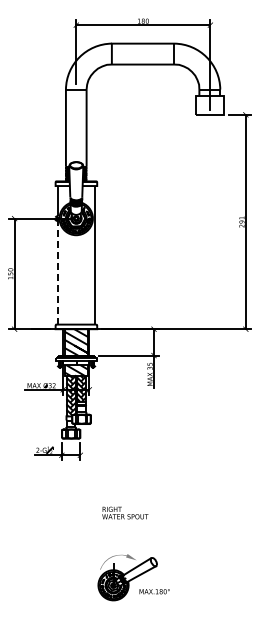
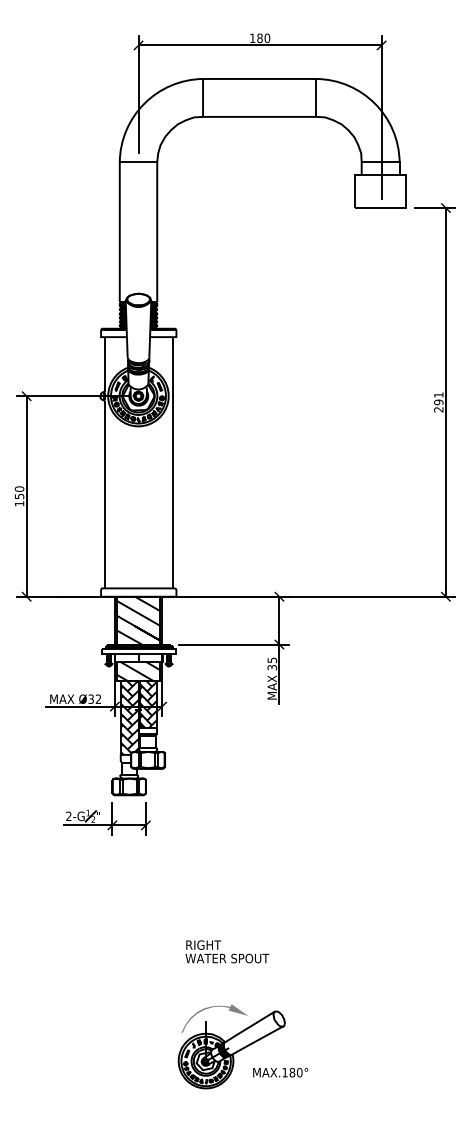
line: (57, 272) -> (104, 493), dashed -> solid
text: (125, 512) -> (227, 950), moved

